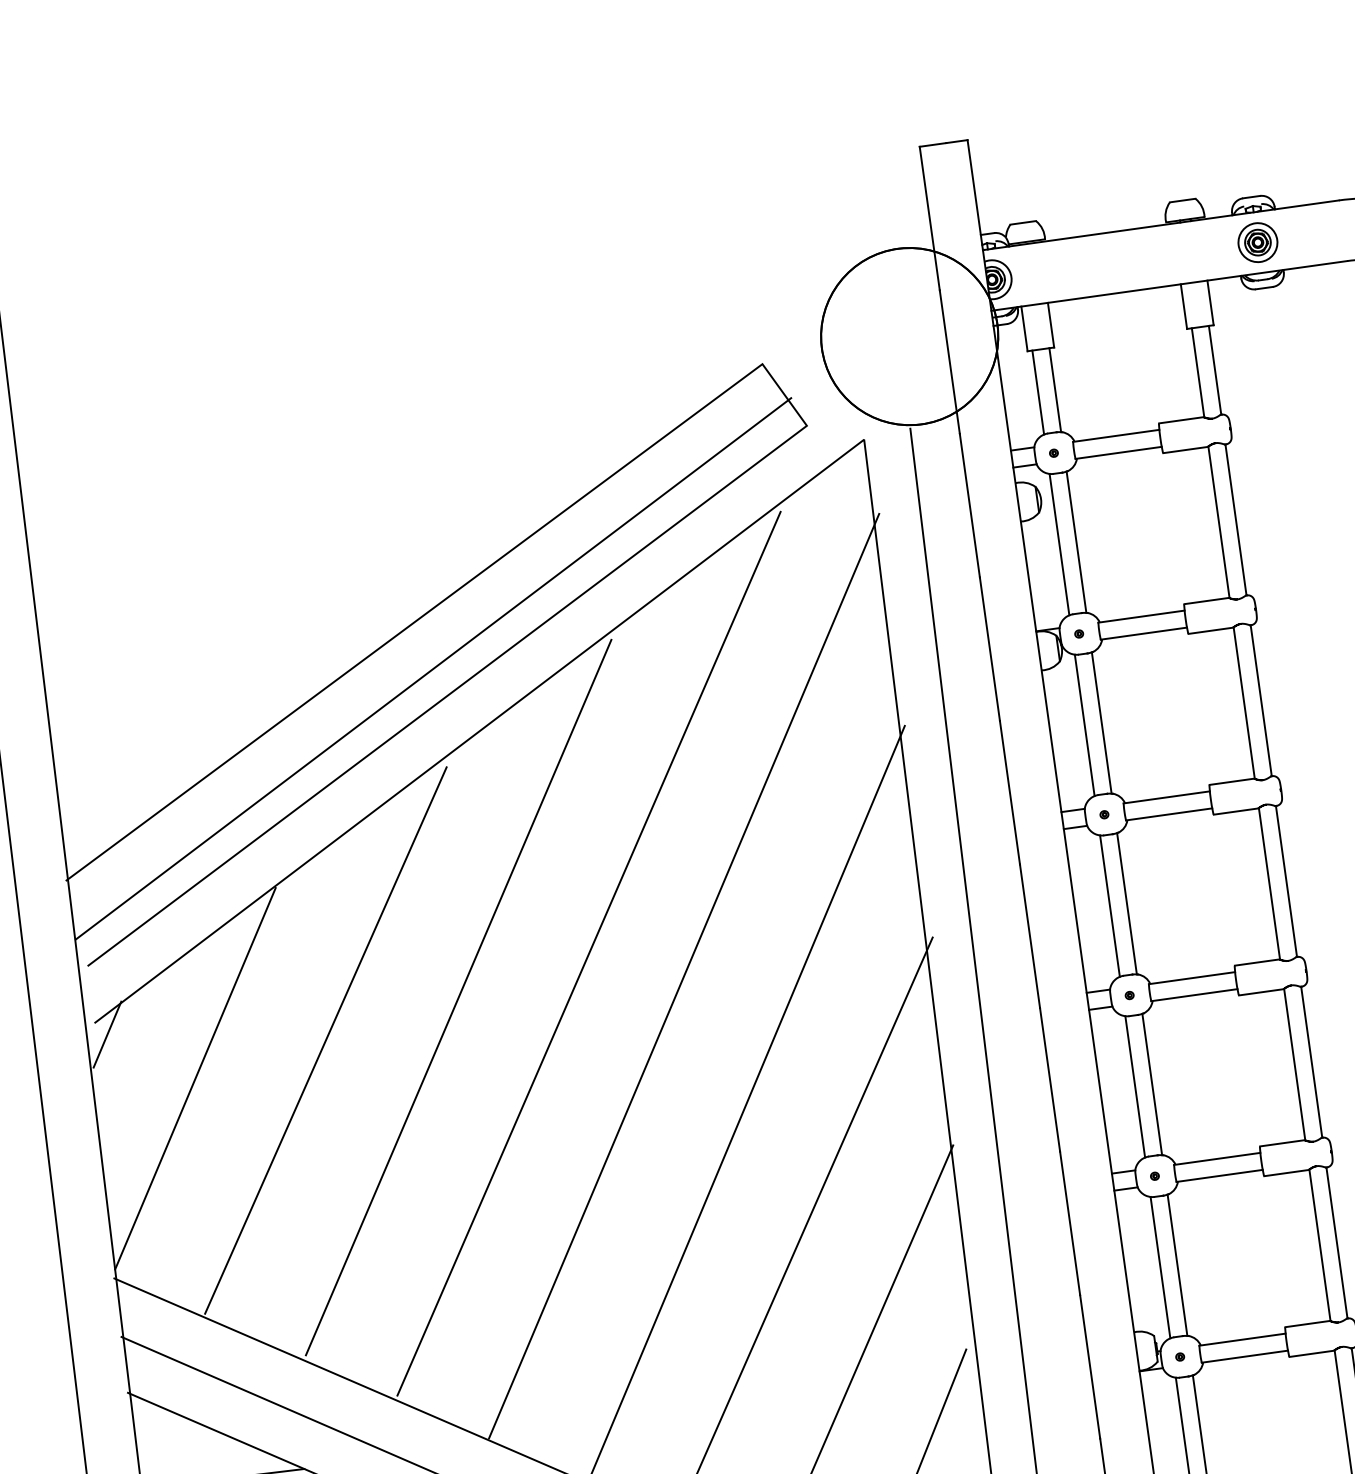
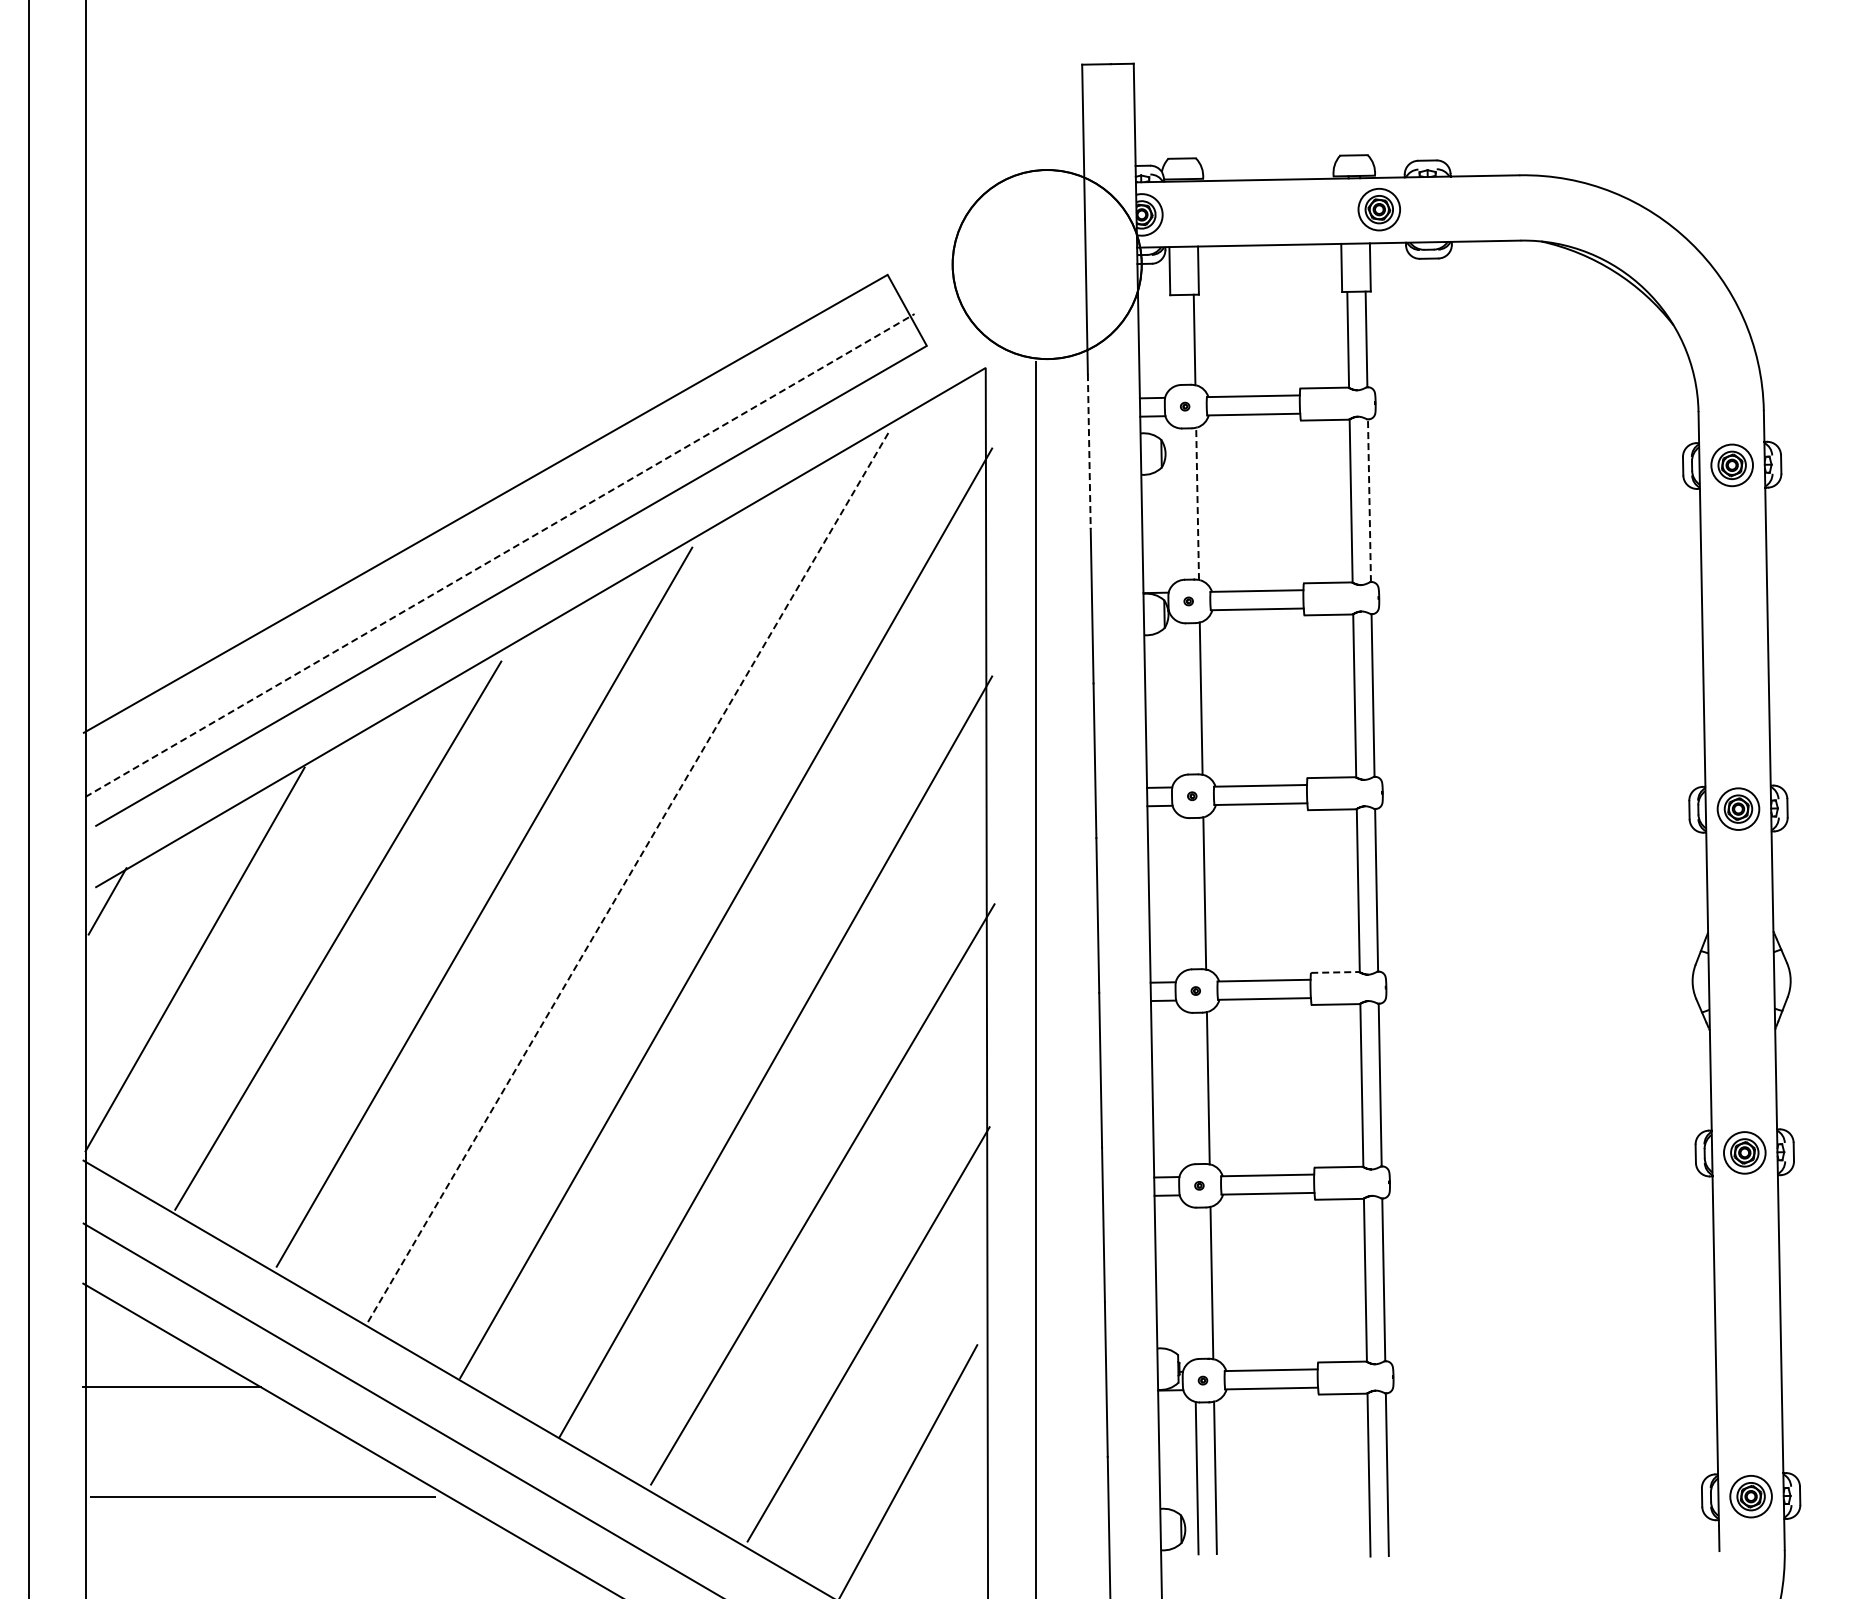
part: (1257, 242) -> (1378, 209), moved
line: (1038, 392) -> (1176, 340), removed
line: (970, 505) -> (1089, 451), solid -> dashed
line: (1235, 519) -> (1369, 500), solid -> dashed
line: (1076, 541) -> (1197, 503), solid -> dashed
line: (1058, 544) -> (1178, 504), removed
line: (433, 668) -> (500, 555), solid -> dashed
line: (1084, 724) -> (1182, 698), removed
line: (1110, 905) -> (1186, 893), removed
line: (589, 953) -> (628, 877), solid -> dashed
line: (1257, 962) -> (1335, 972), solid -> dashed
line: (1134, 1086) -> (1189, 1088), removed
line: (1160, 1267) -> (1193, 1283), removed

